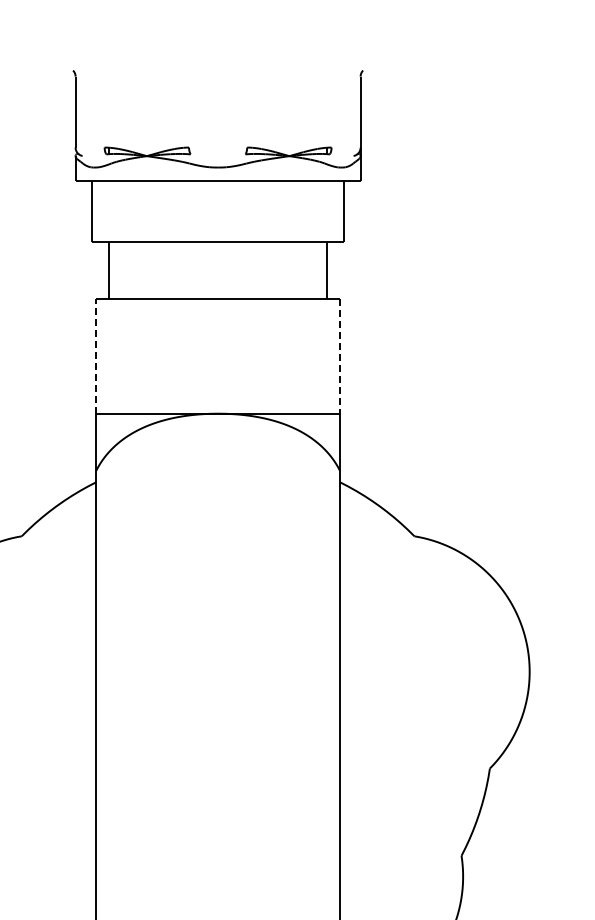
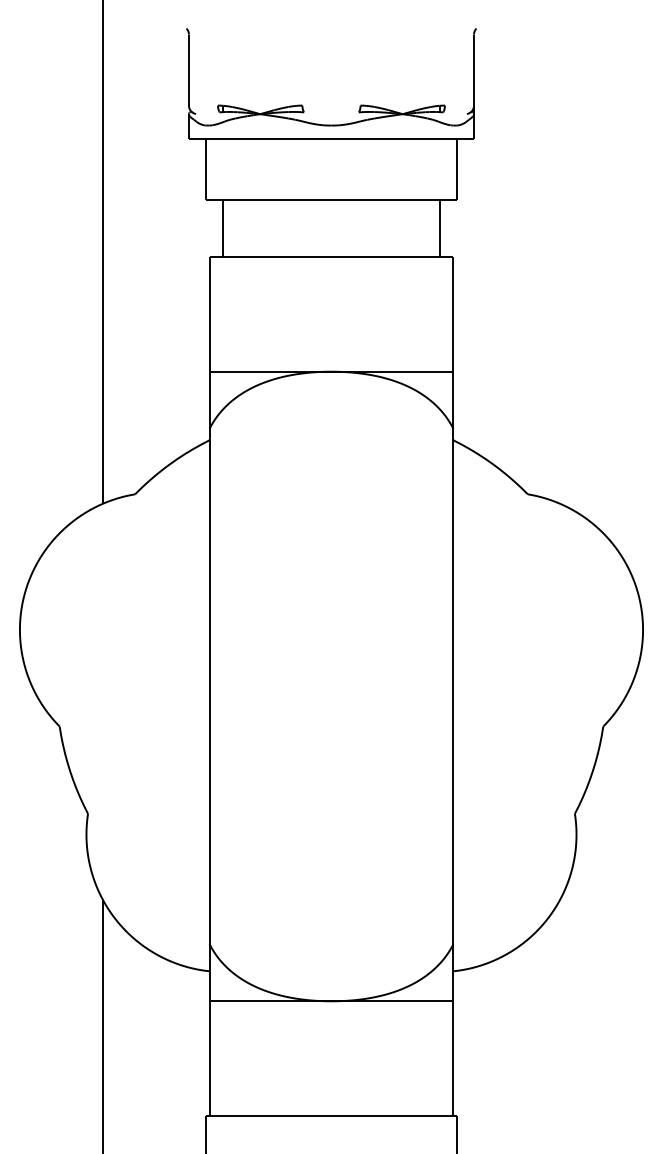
line: (96, 355) -> (209, 313), dashed -> solid
line: (340, 356) -> (453, 314), dashed -> solid

